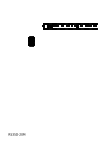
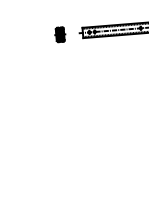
part: (31, 41) -> (60, 34), moved

